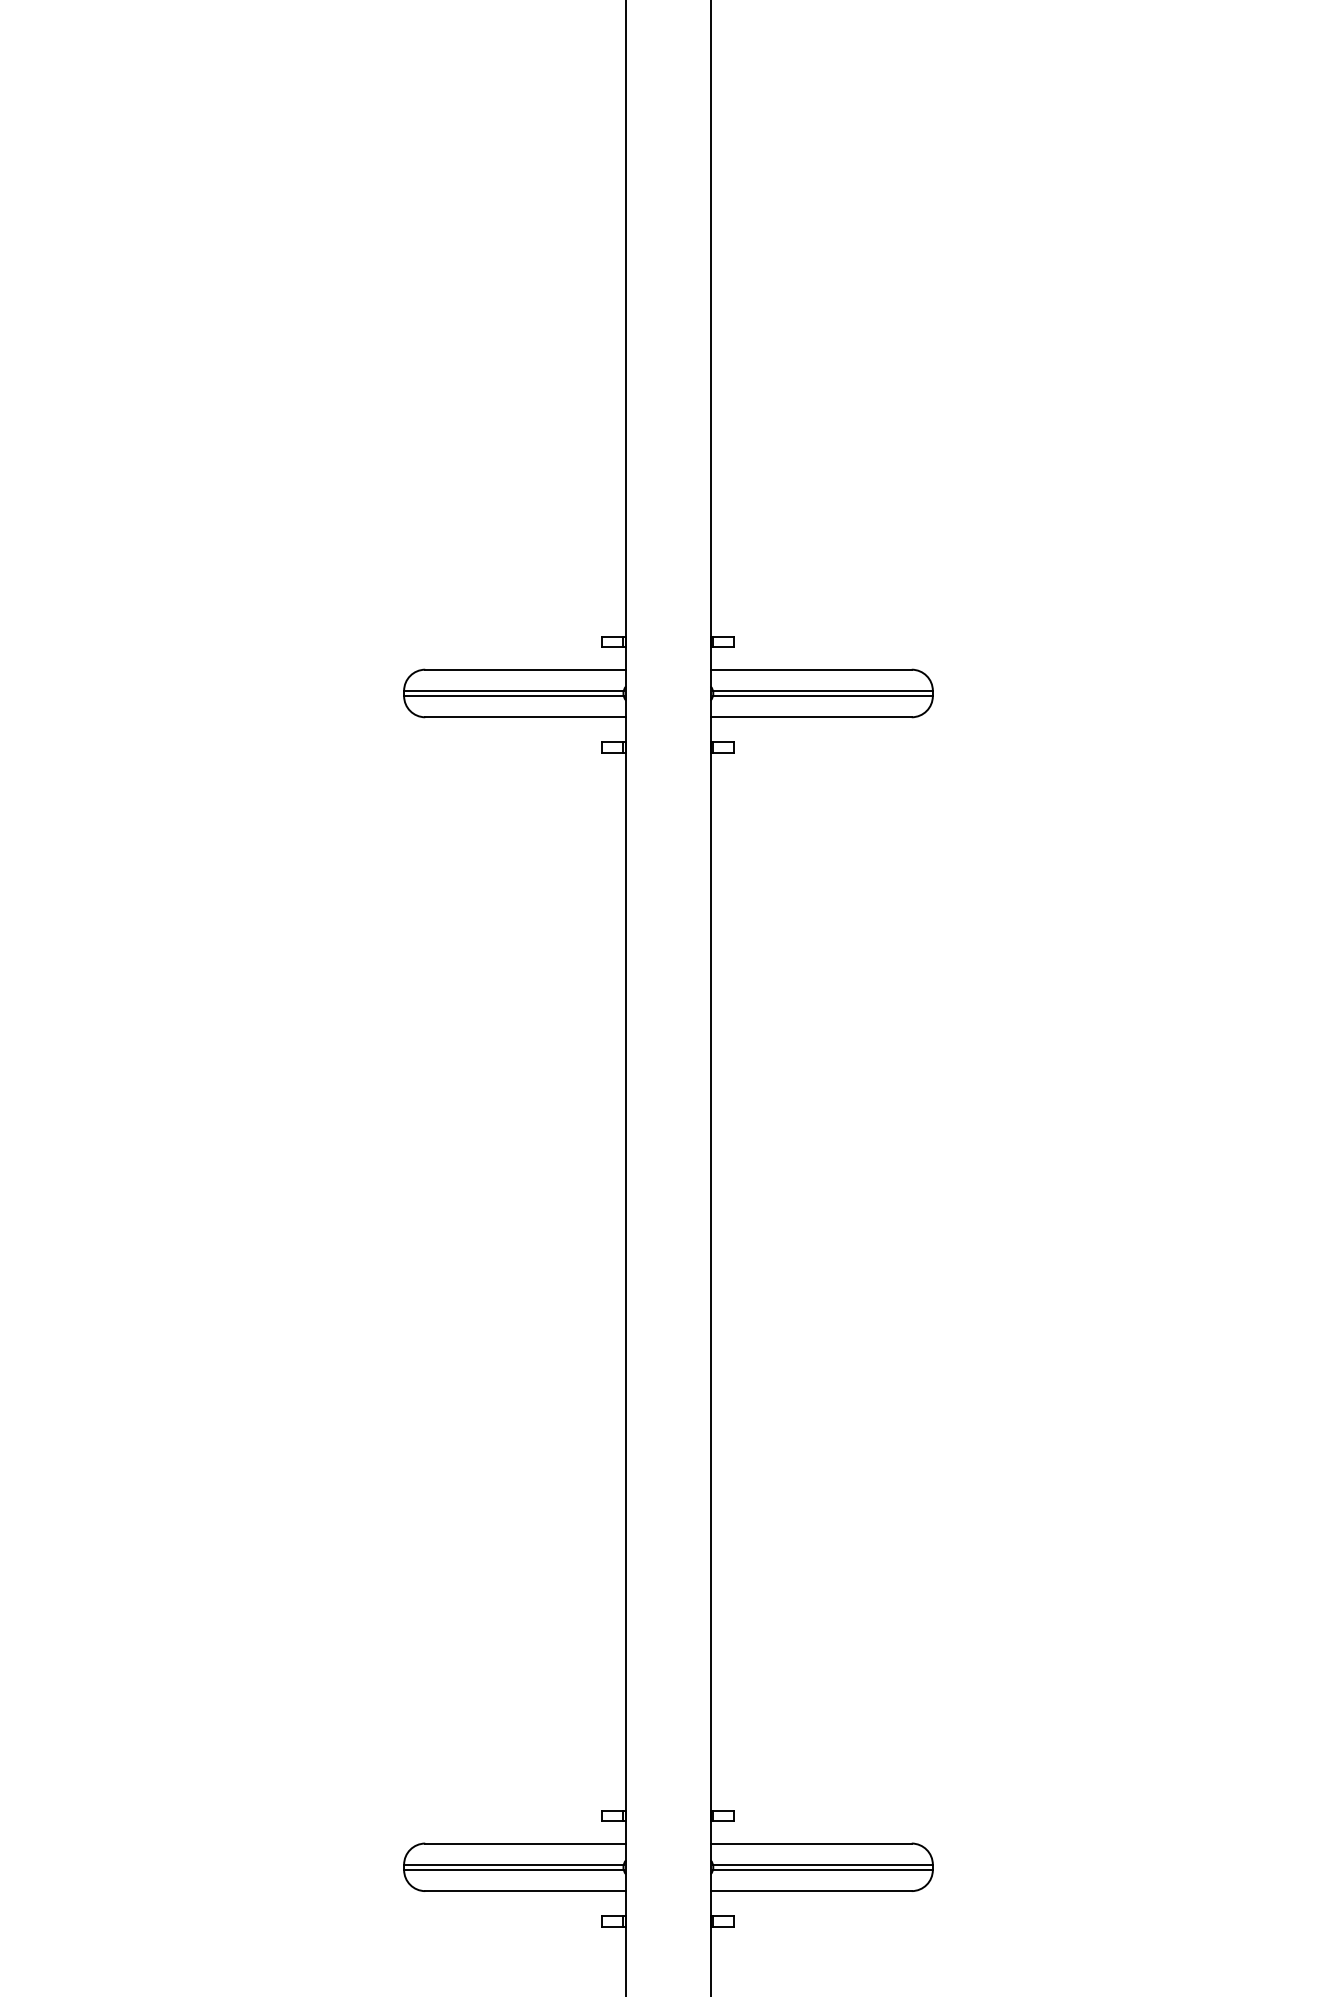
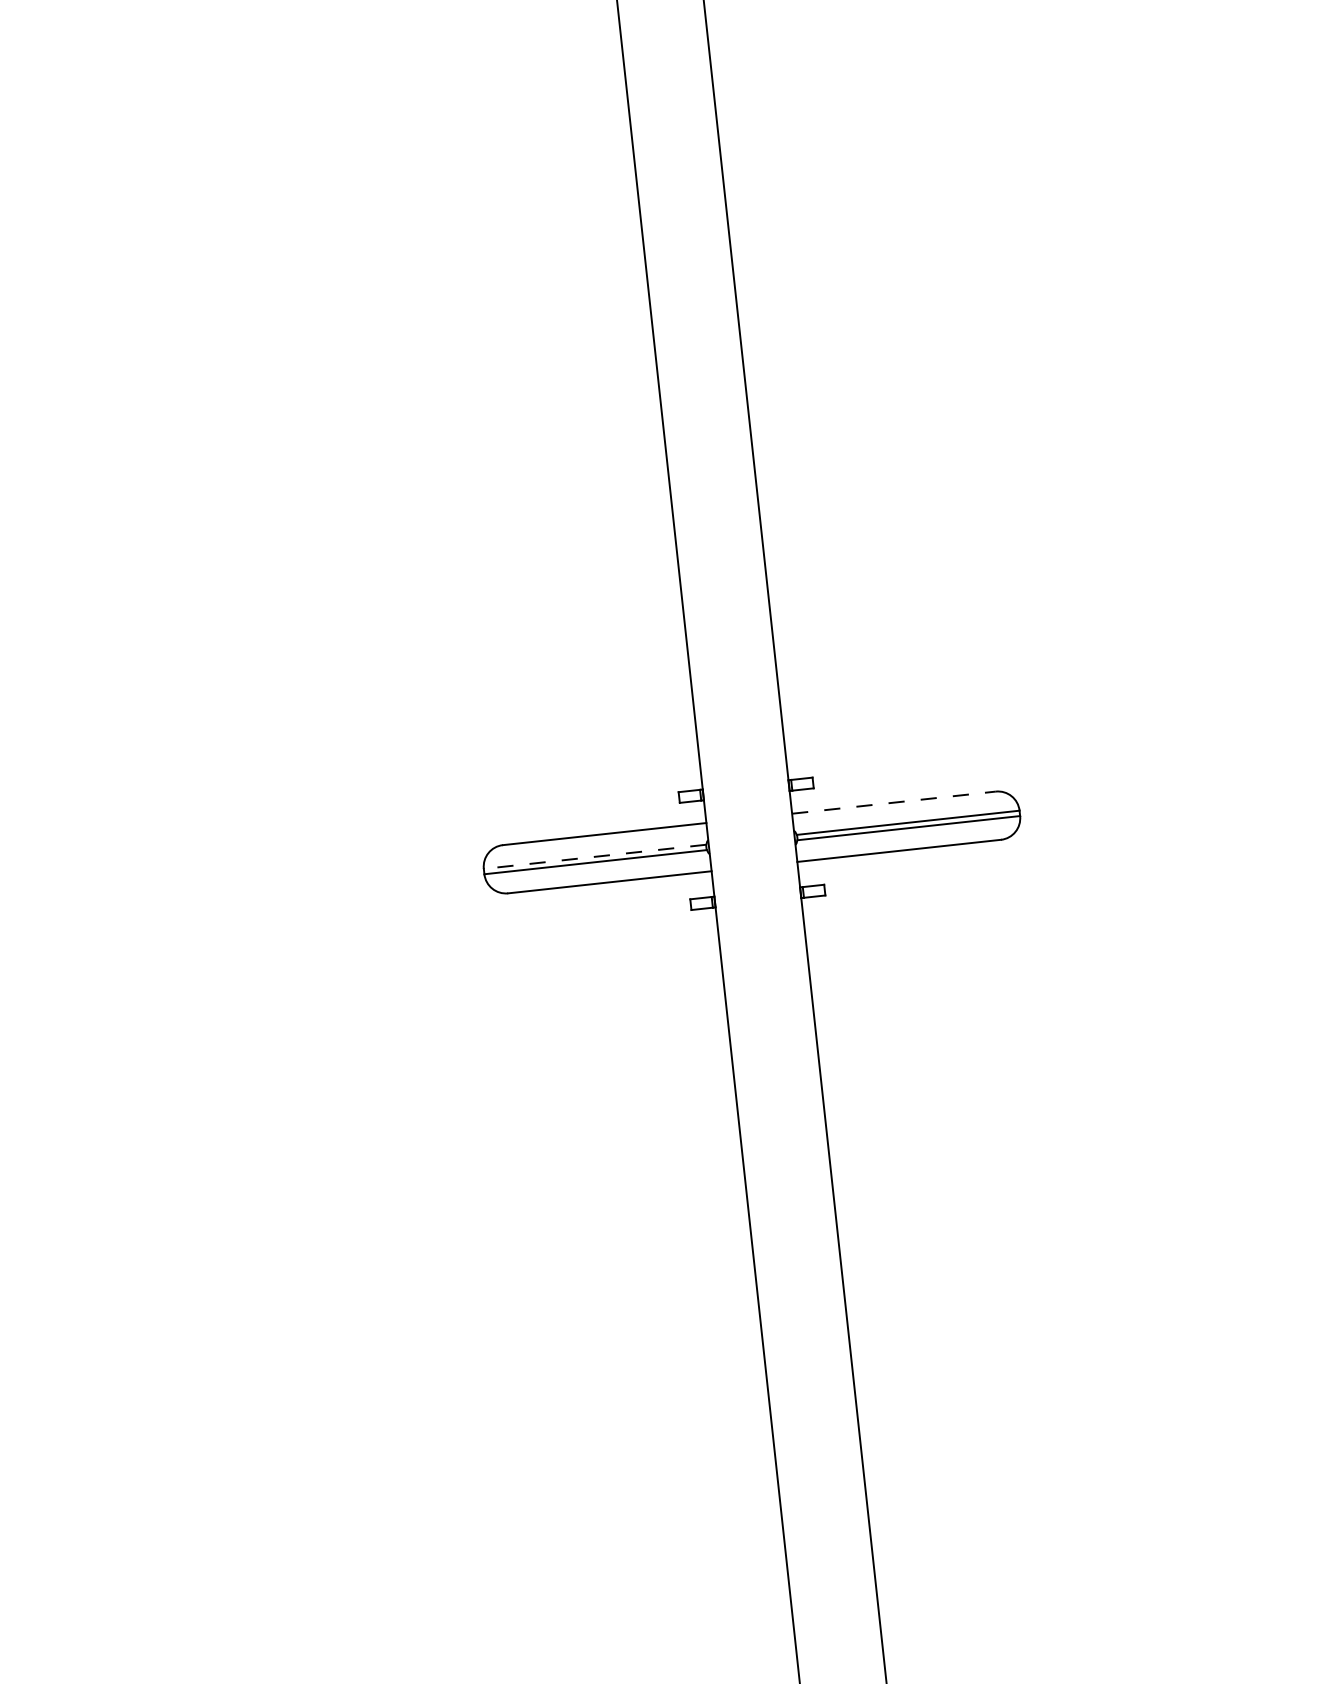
line: (811, 669) -> (894, 802), solid -> dashed
line: (513, 690) -> (594, 856), solid -> dashed

